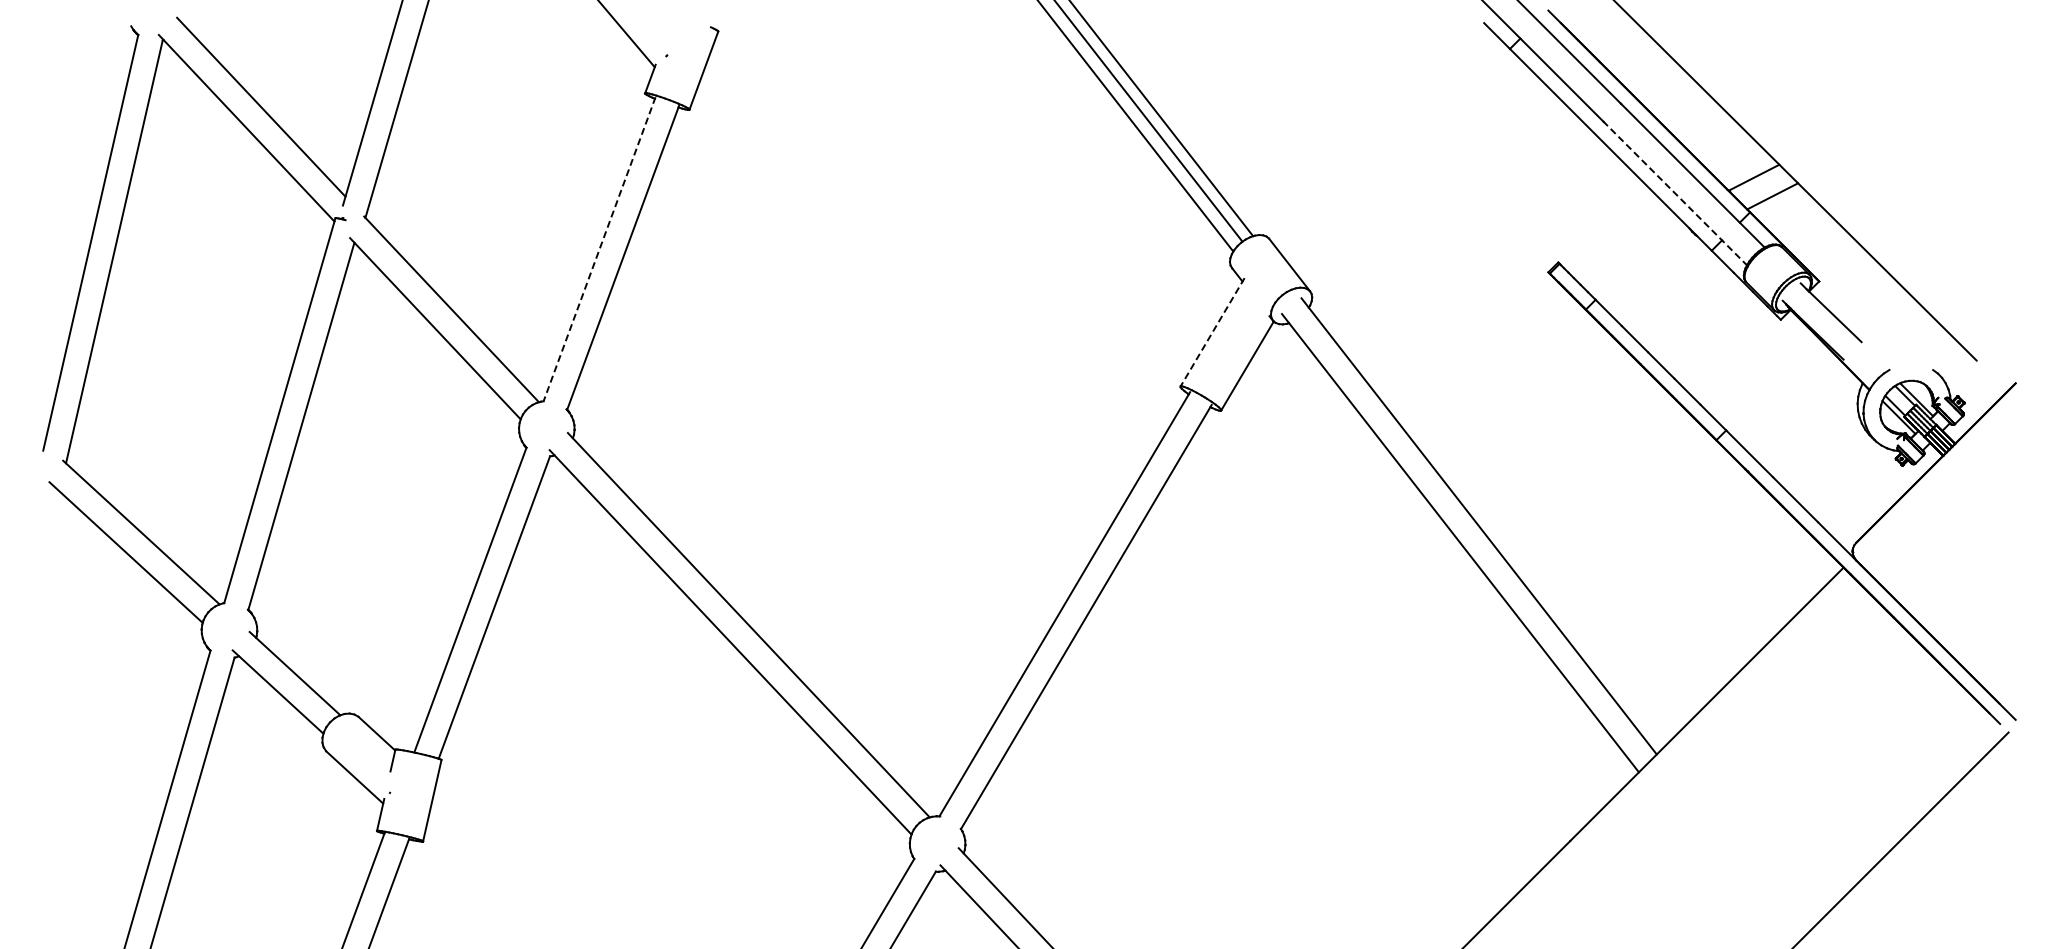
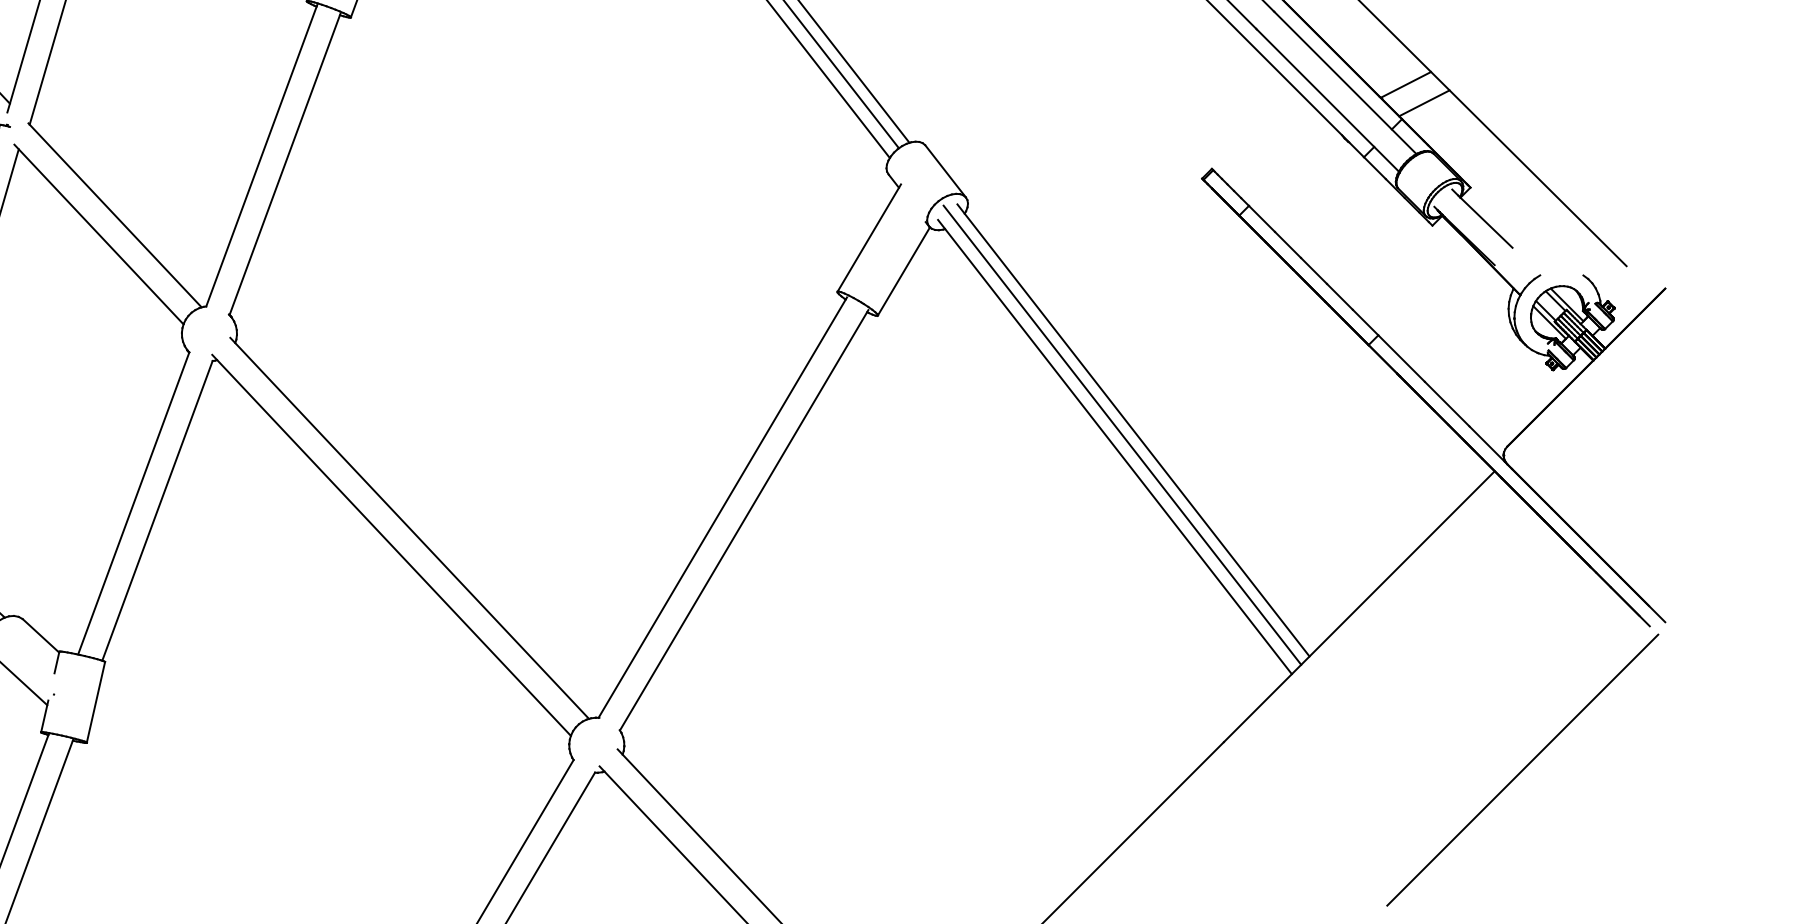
line: (1674, 193) -> (1327, 100), dashed -> solid
line: (599, 249) -> (261, 156), dashed -> solid
line: (1212, 332) -> (869, 238), dashed -> solid
line: (1467, 530) -> (1121, 434), added

